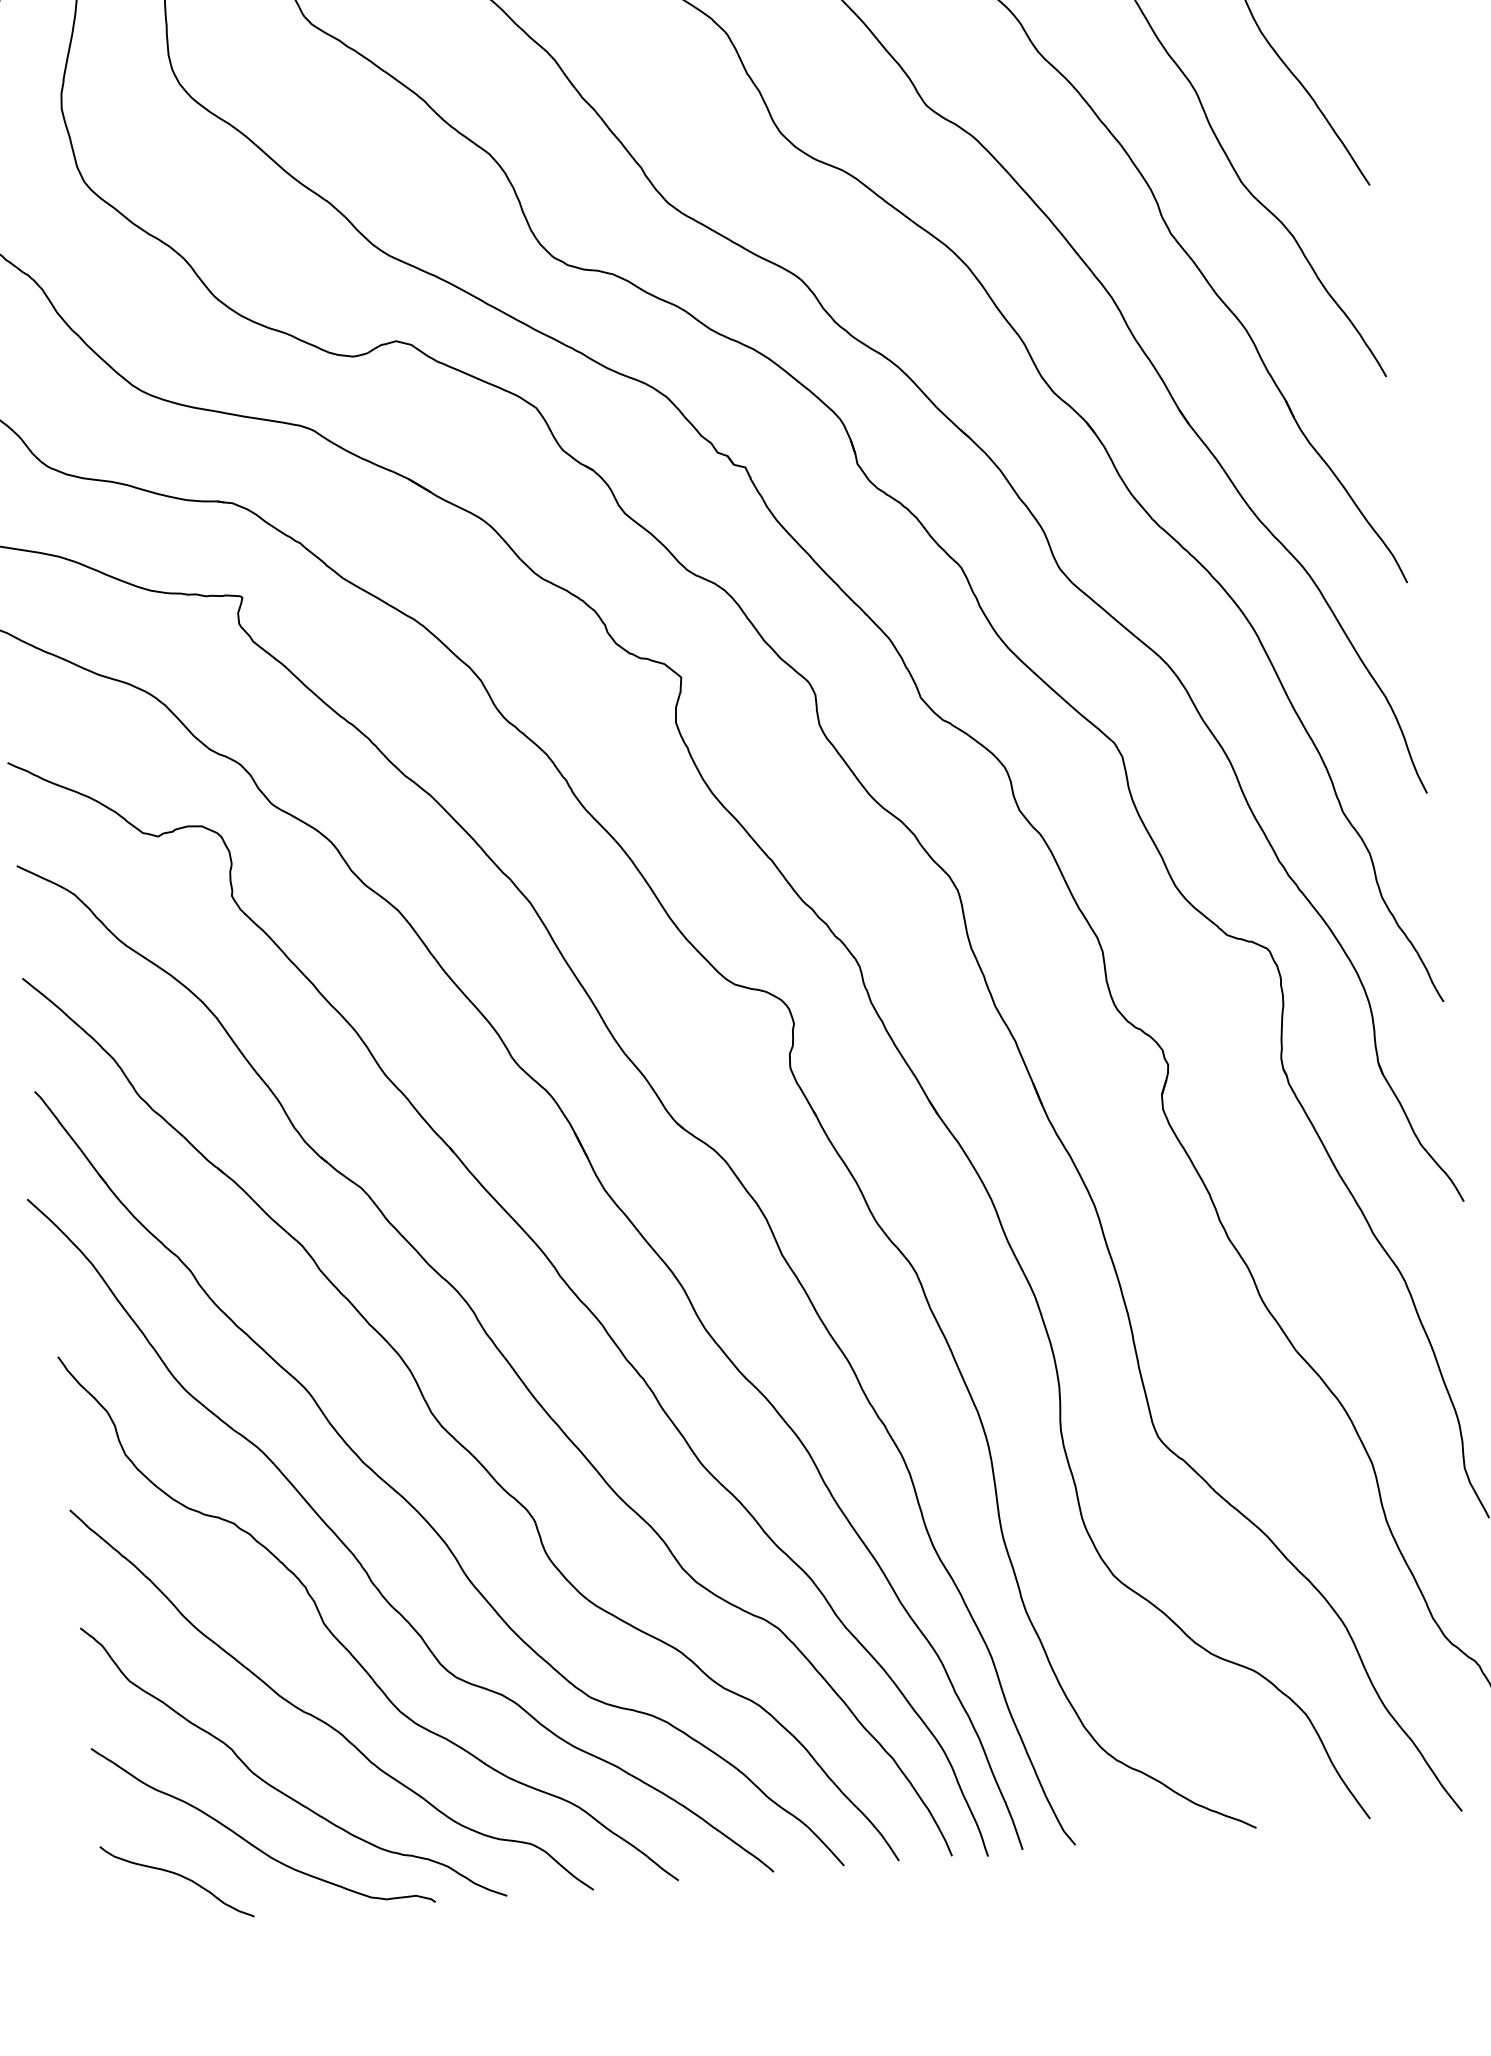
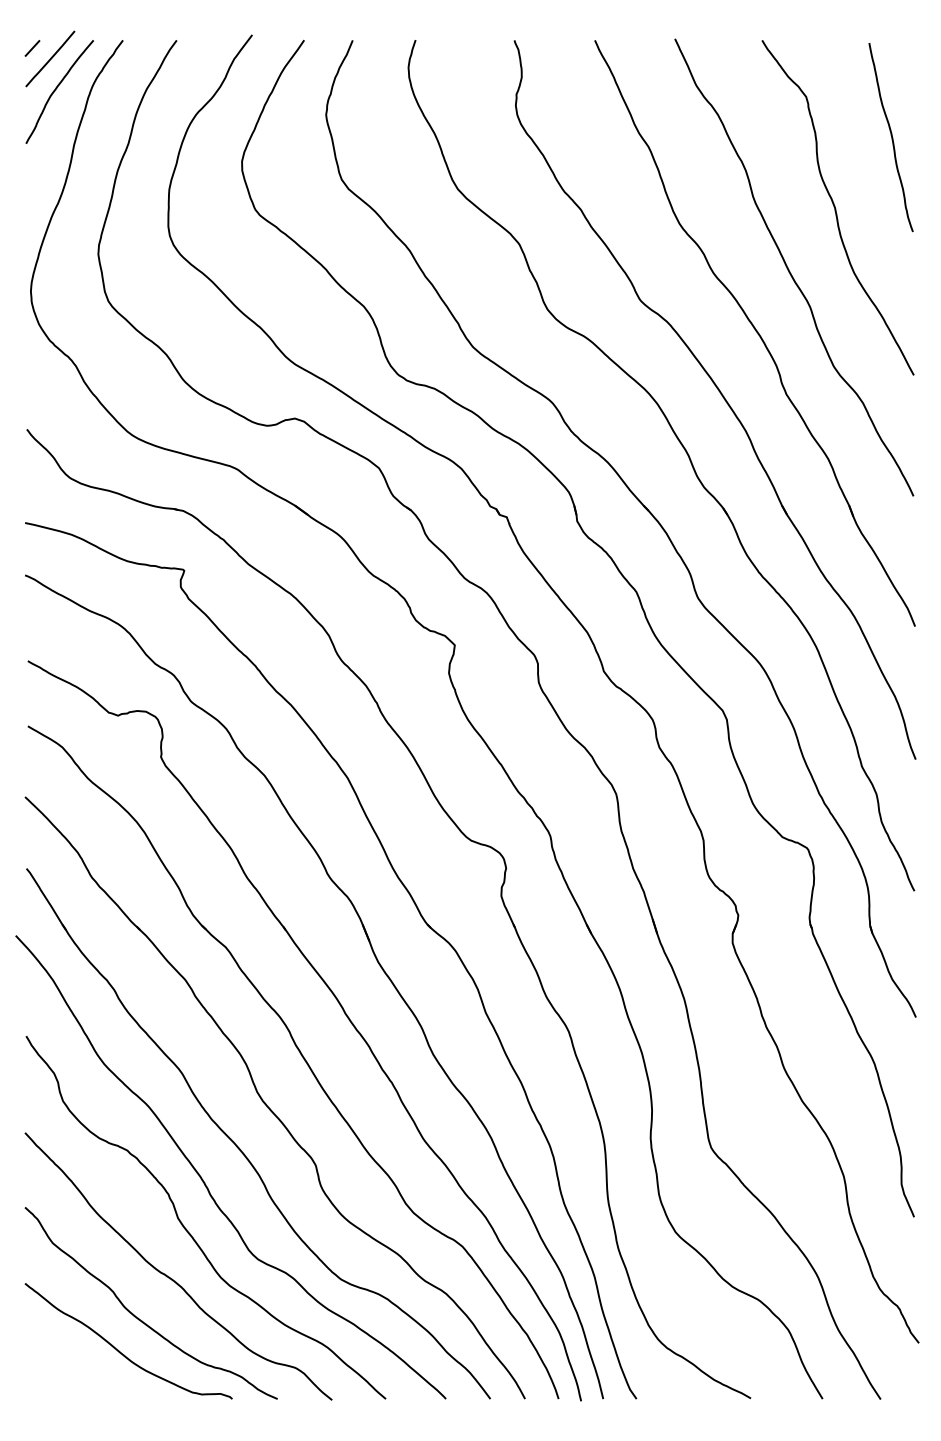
curve: (178, 1876) -> (72, 1368), removed

